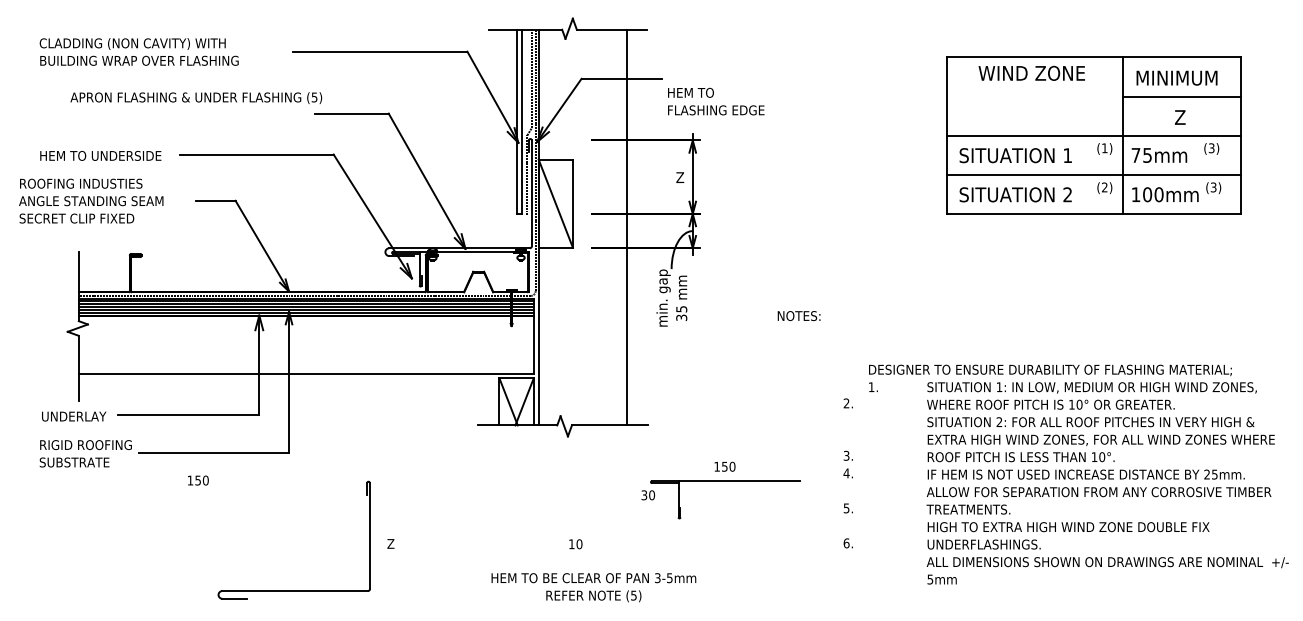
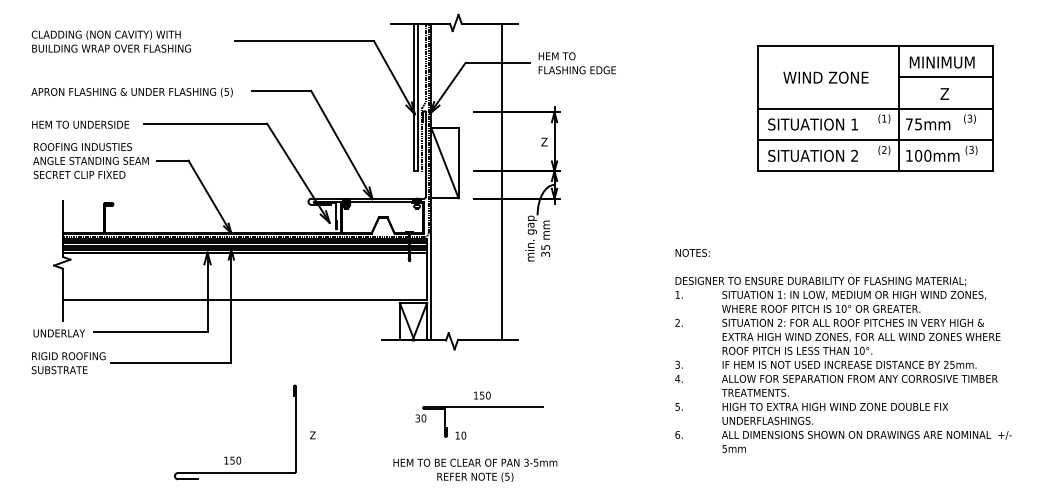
text: (1031, 73) -> (825, 77), moved
text: (195, 98) -> (131, 92), moved
text: (715, 101) -> (576, 63), moved
text: (90, 200) -> (90, 160), moved
text: (798, 315) -> (692, 252), moved
text: (1078, 474) -> (843, 364), moved
text: (198, 480) -> (232, 460), moved
part: (721, 481) -> (479, 407), moved

